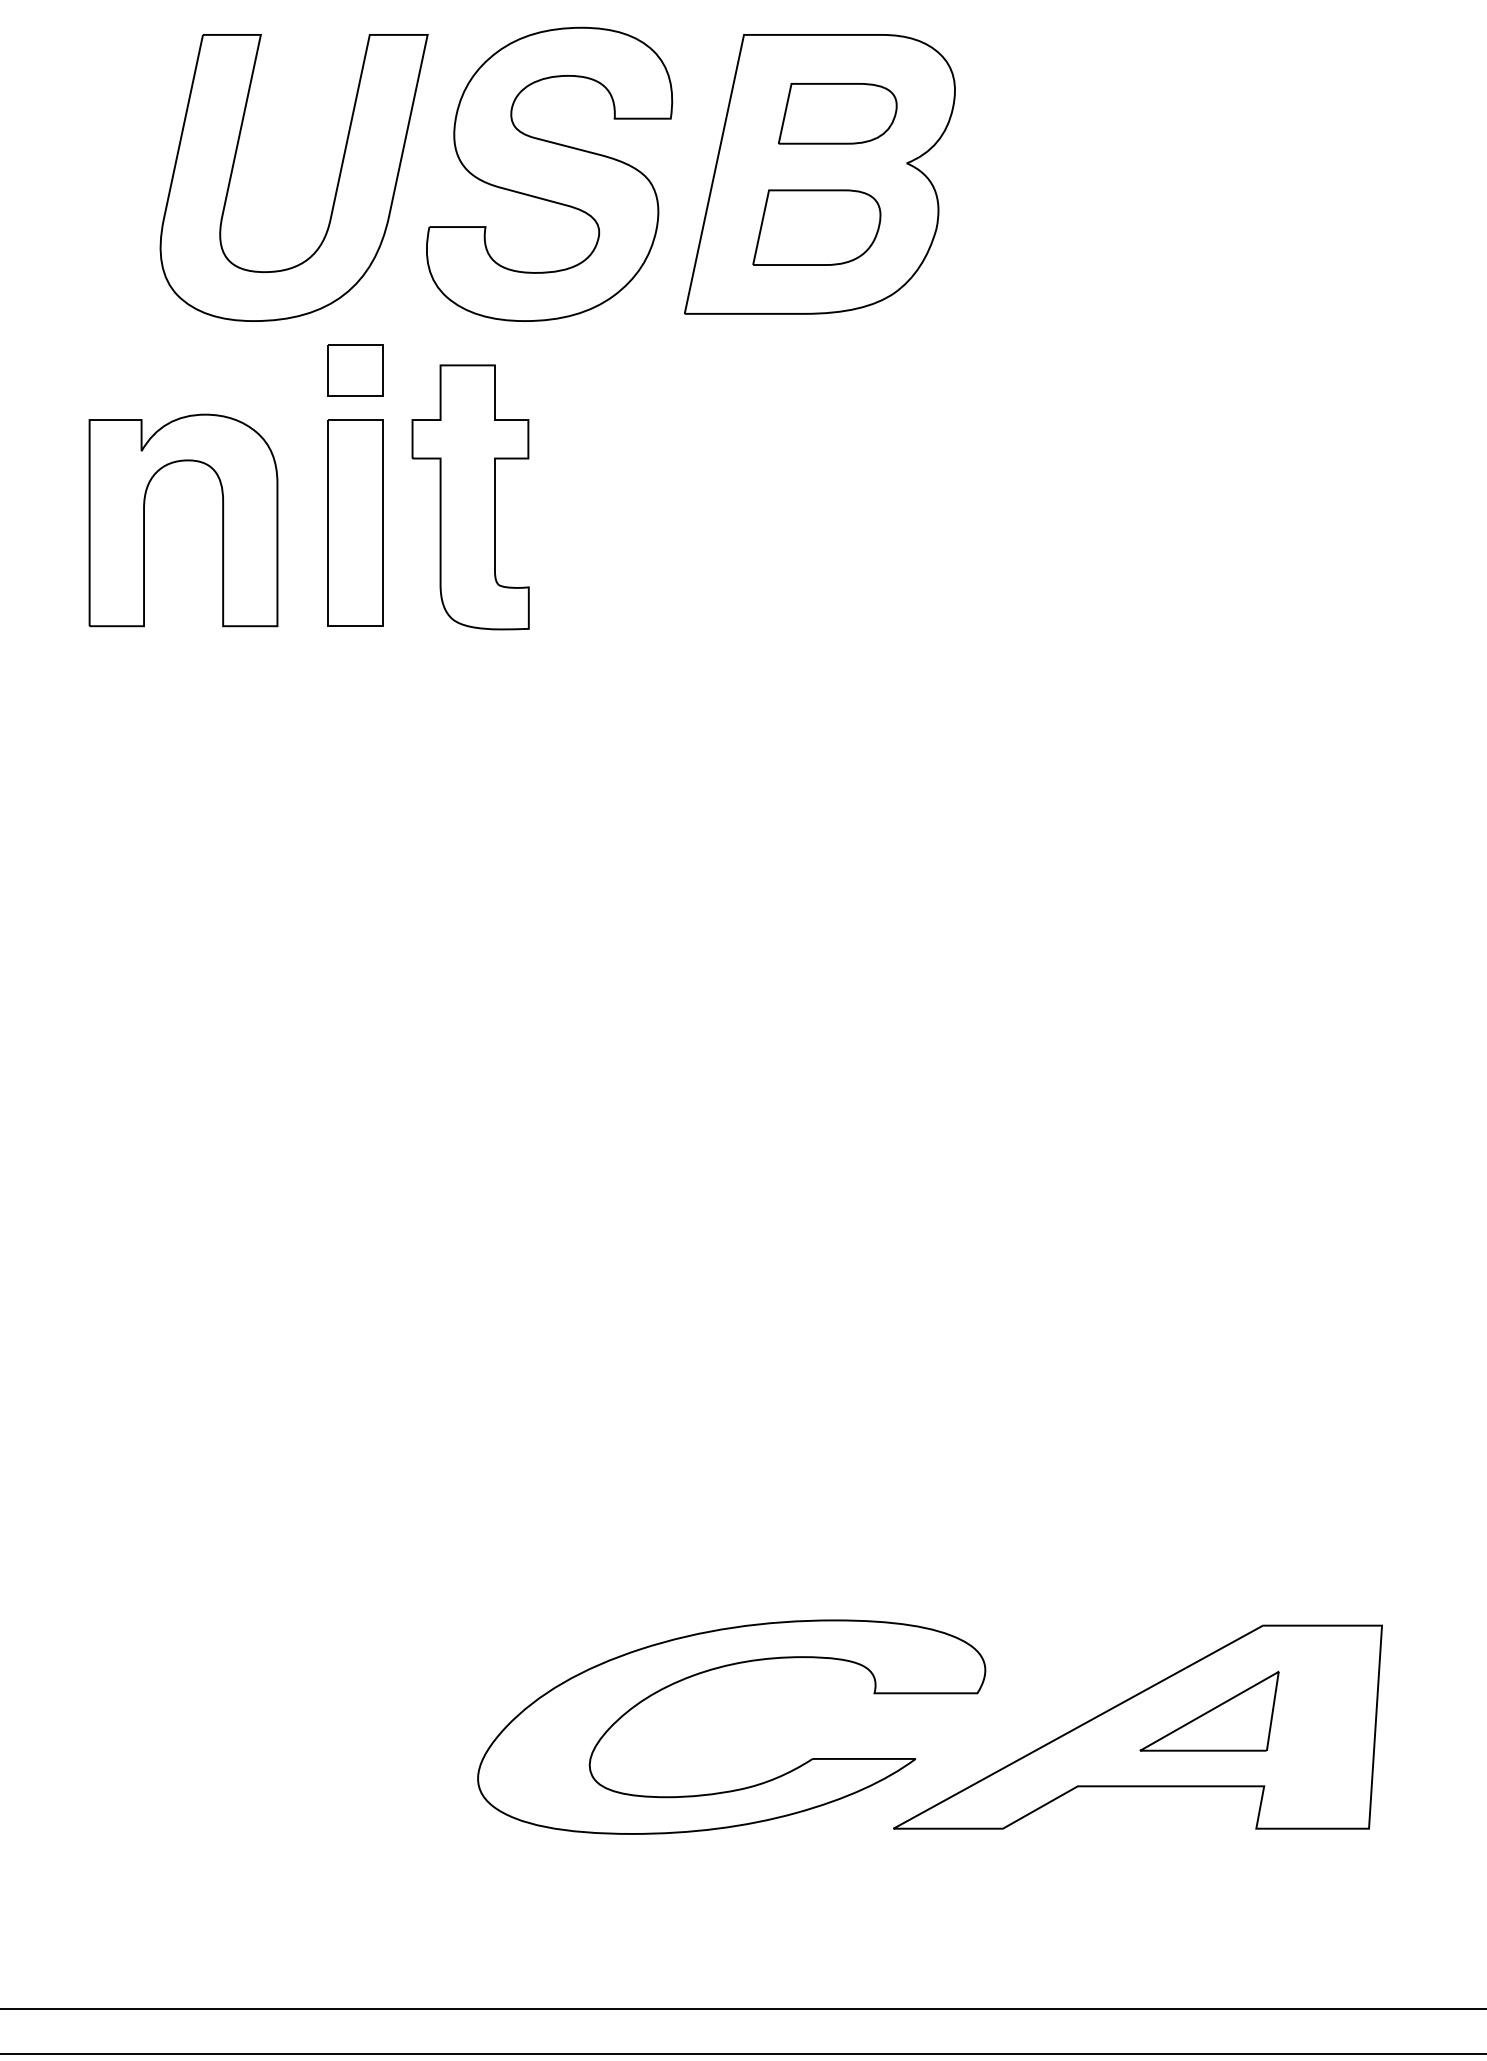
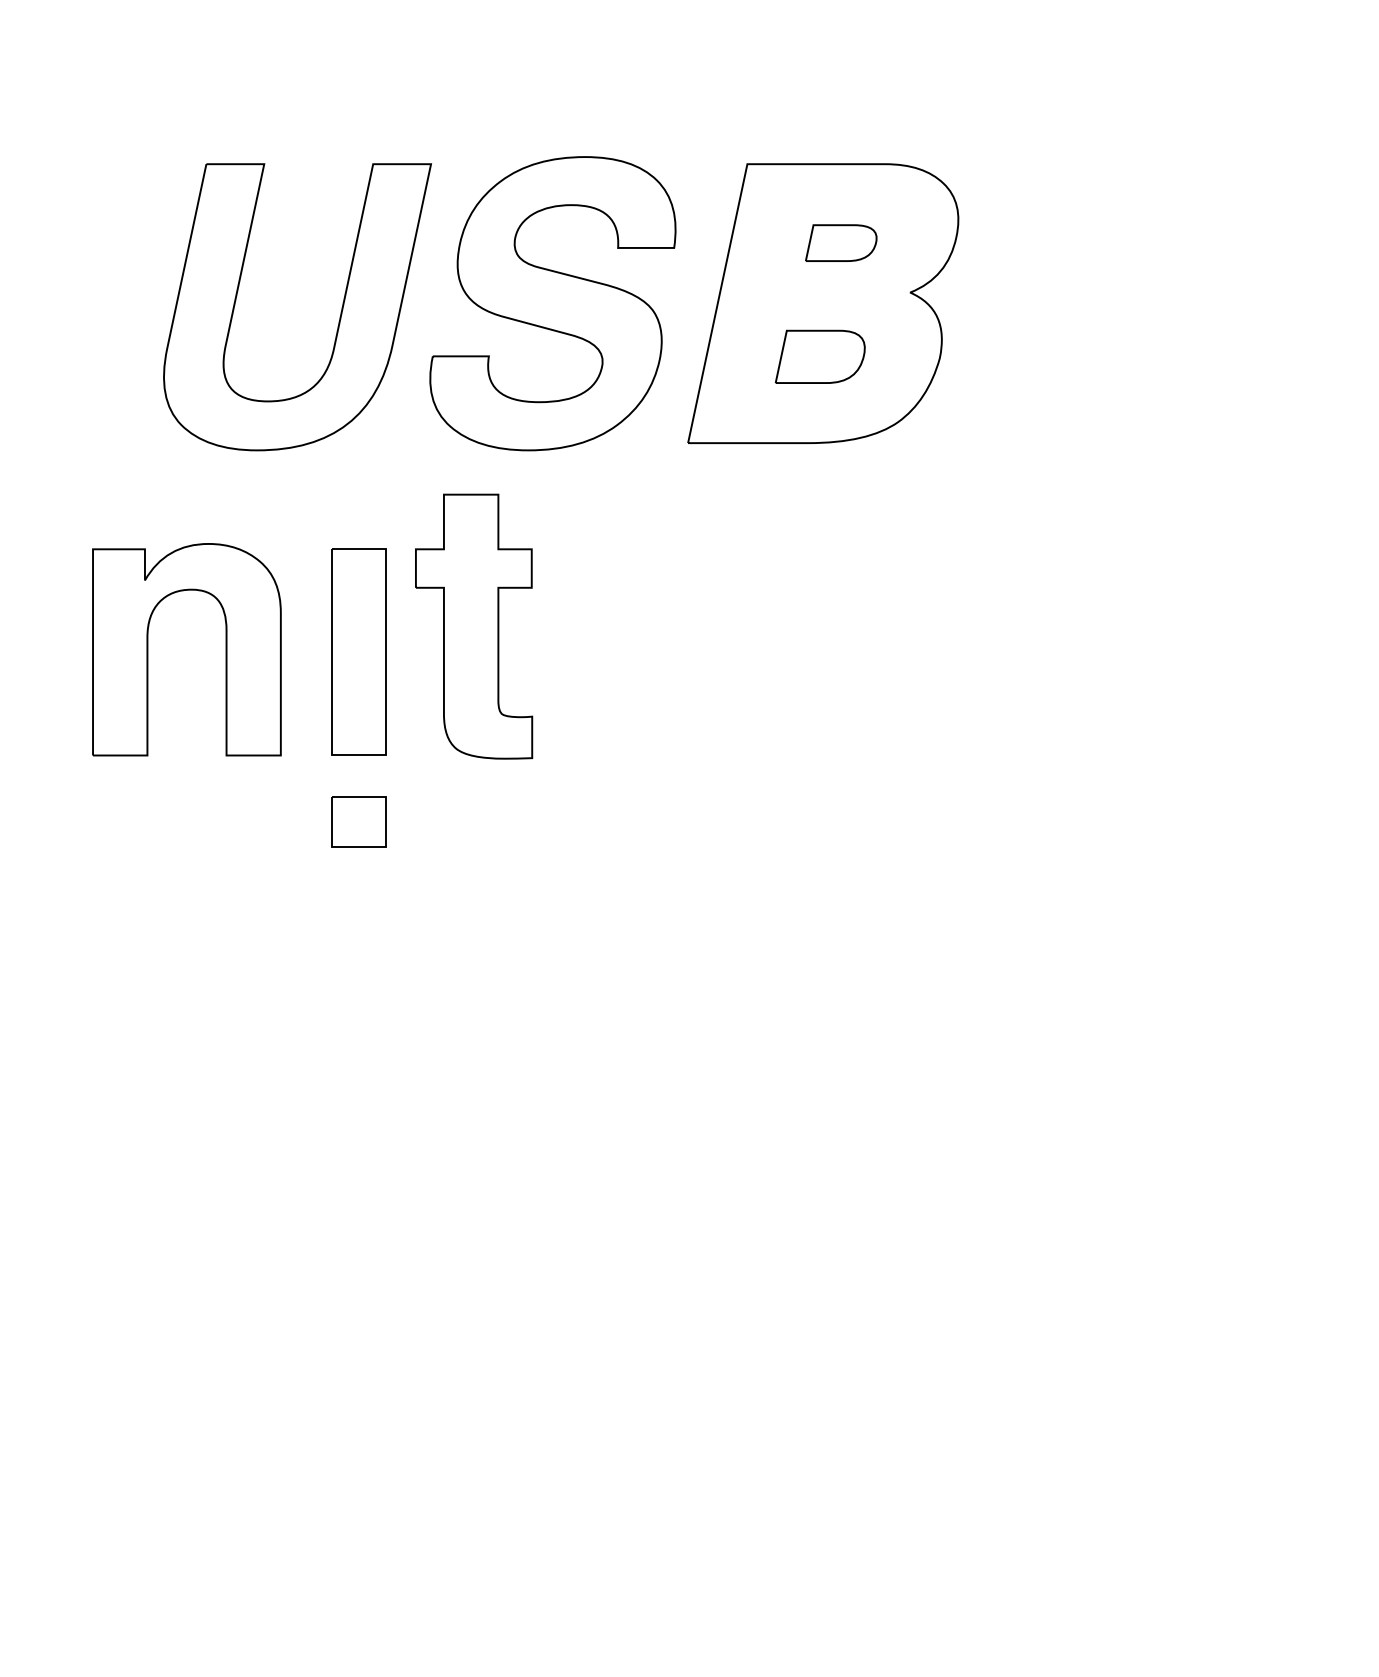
part: (837, 113) -> (840, 242), size x0.6
part: (816, 227) -> (819, 356), size x0.7
part: (355, 370) -> (358, 821), moved

